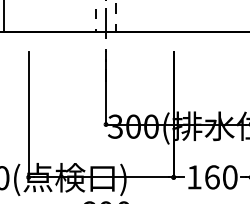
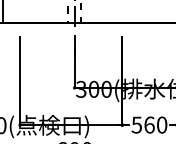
text: (193, 177) -> (136, 125), 160 -> 560

